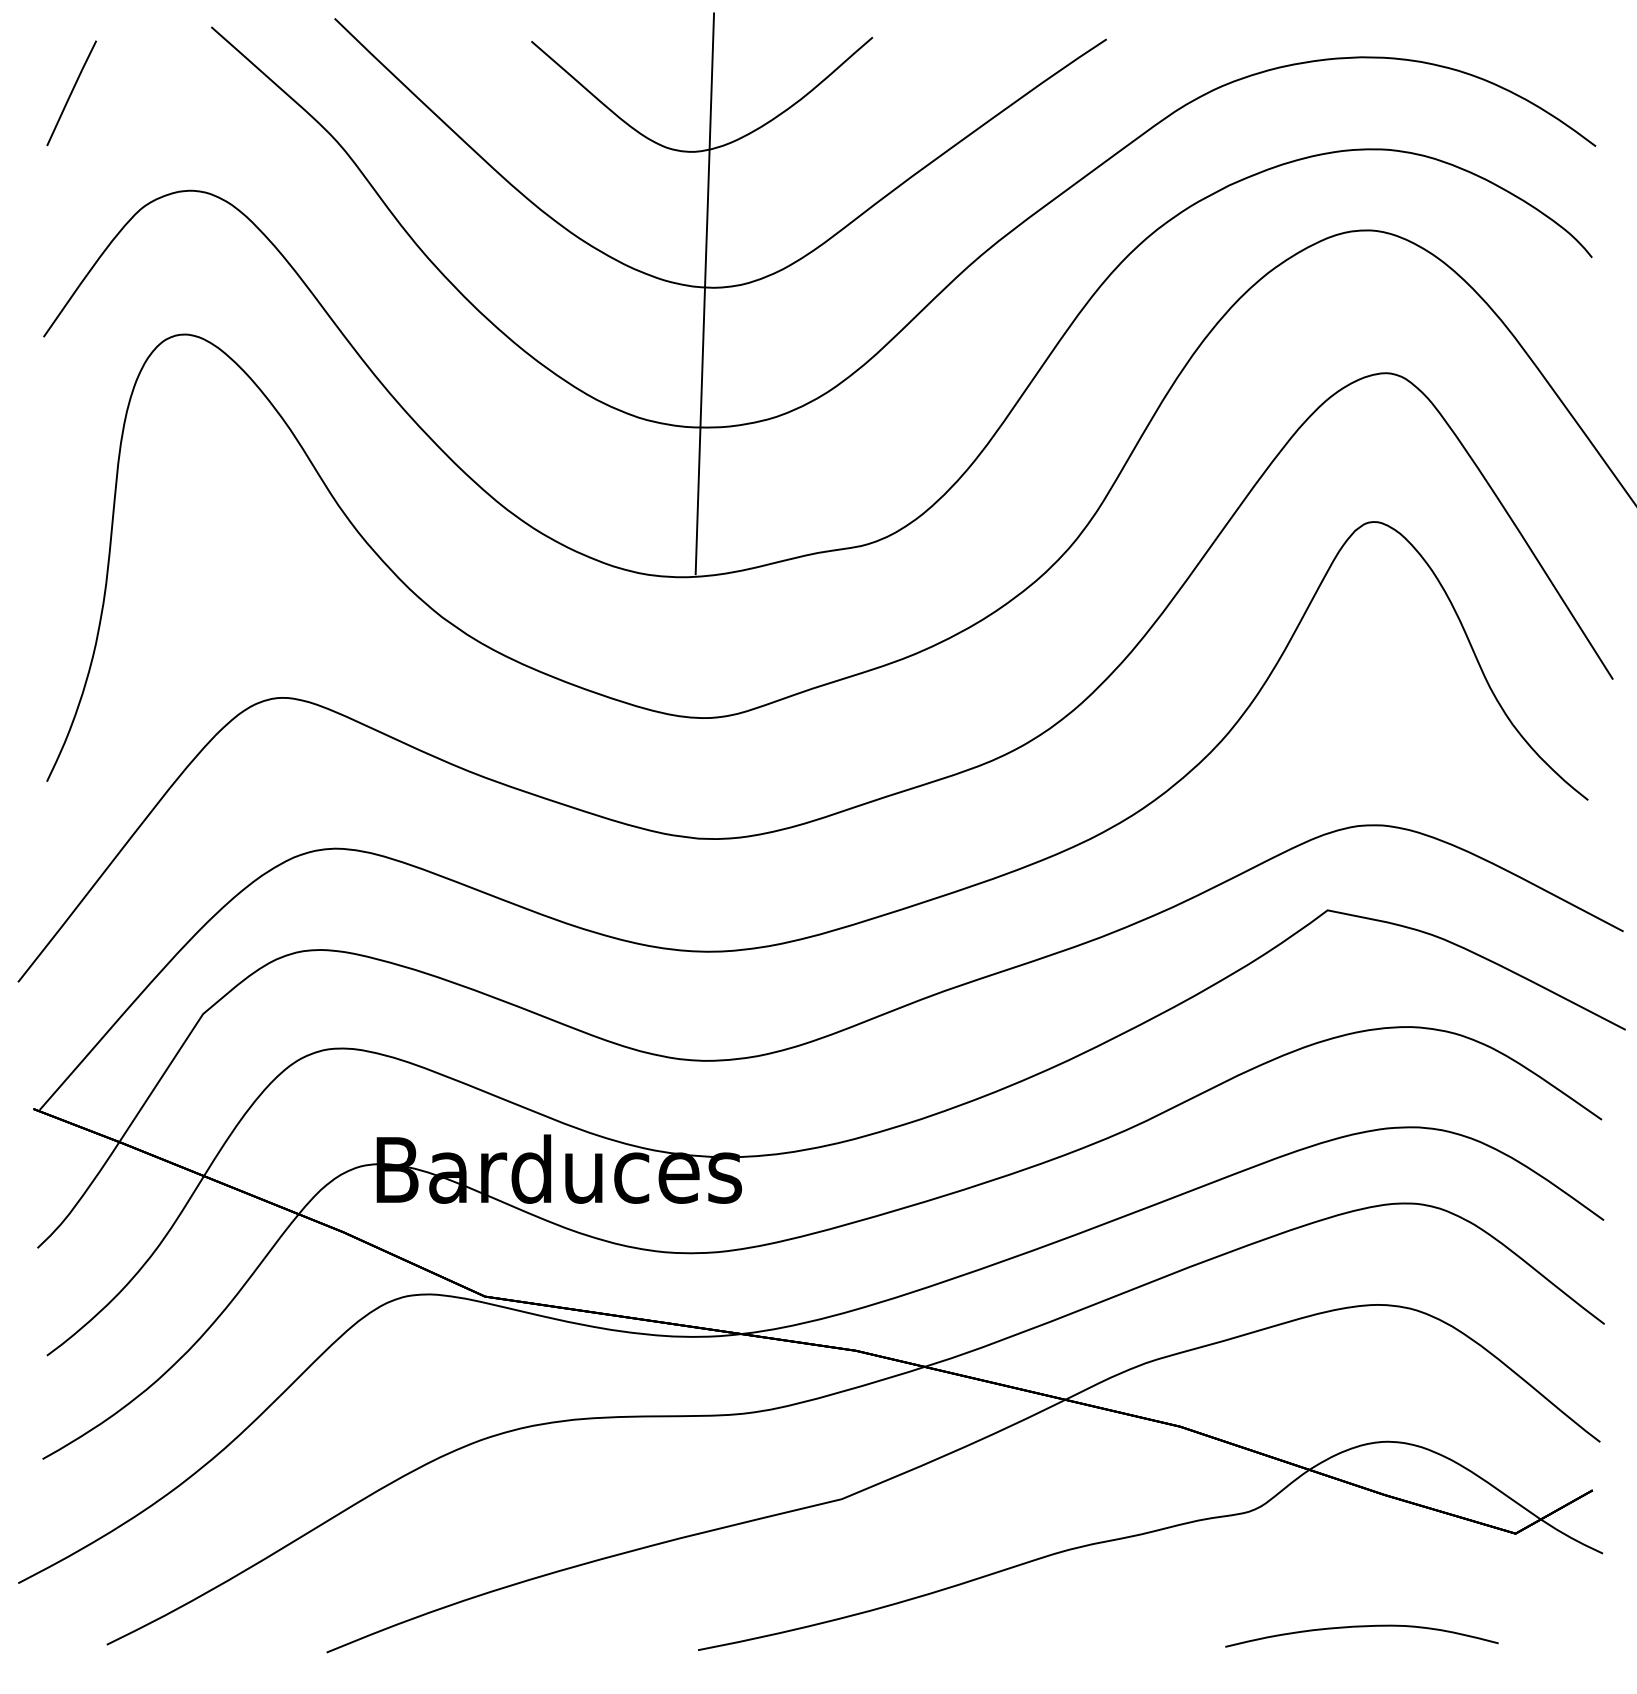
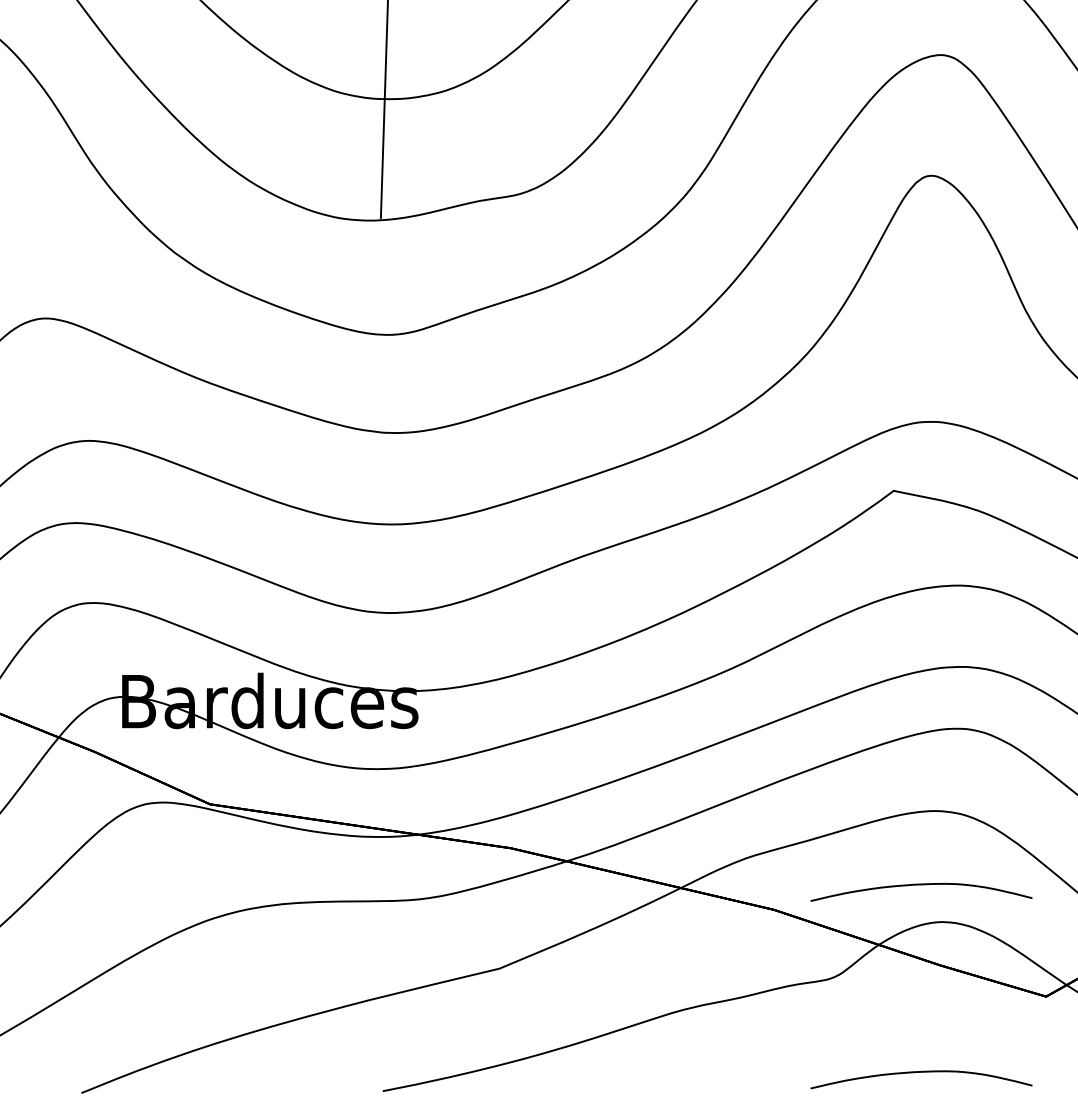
curve: (1361, 1396) -> (921, 885), added

